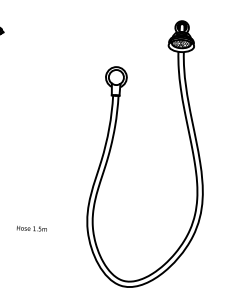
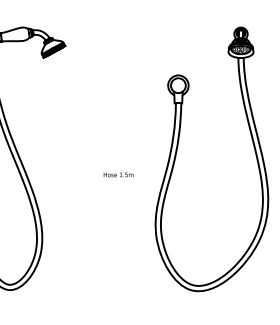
text: (31, 228) -> (118, 174), moved

